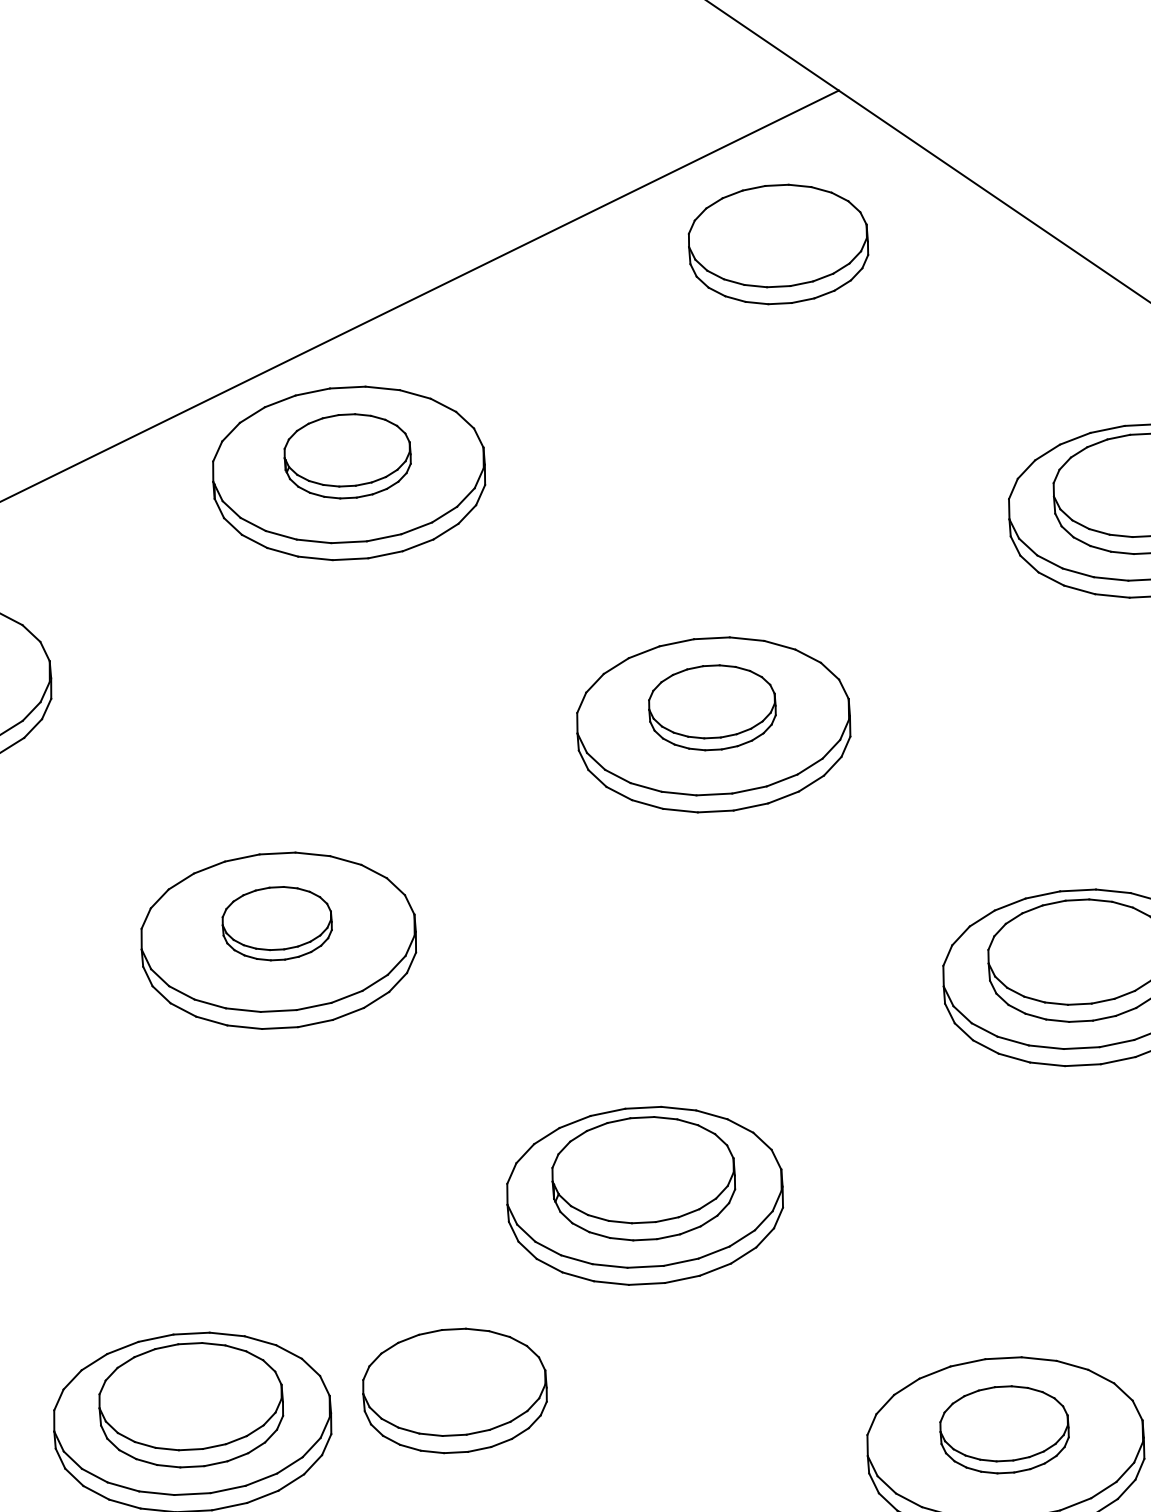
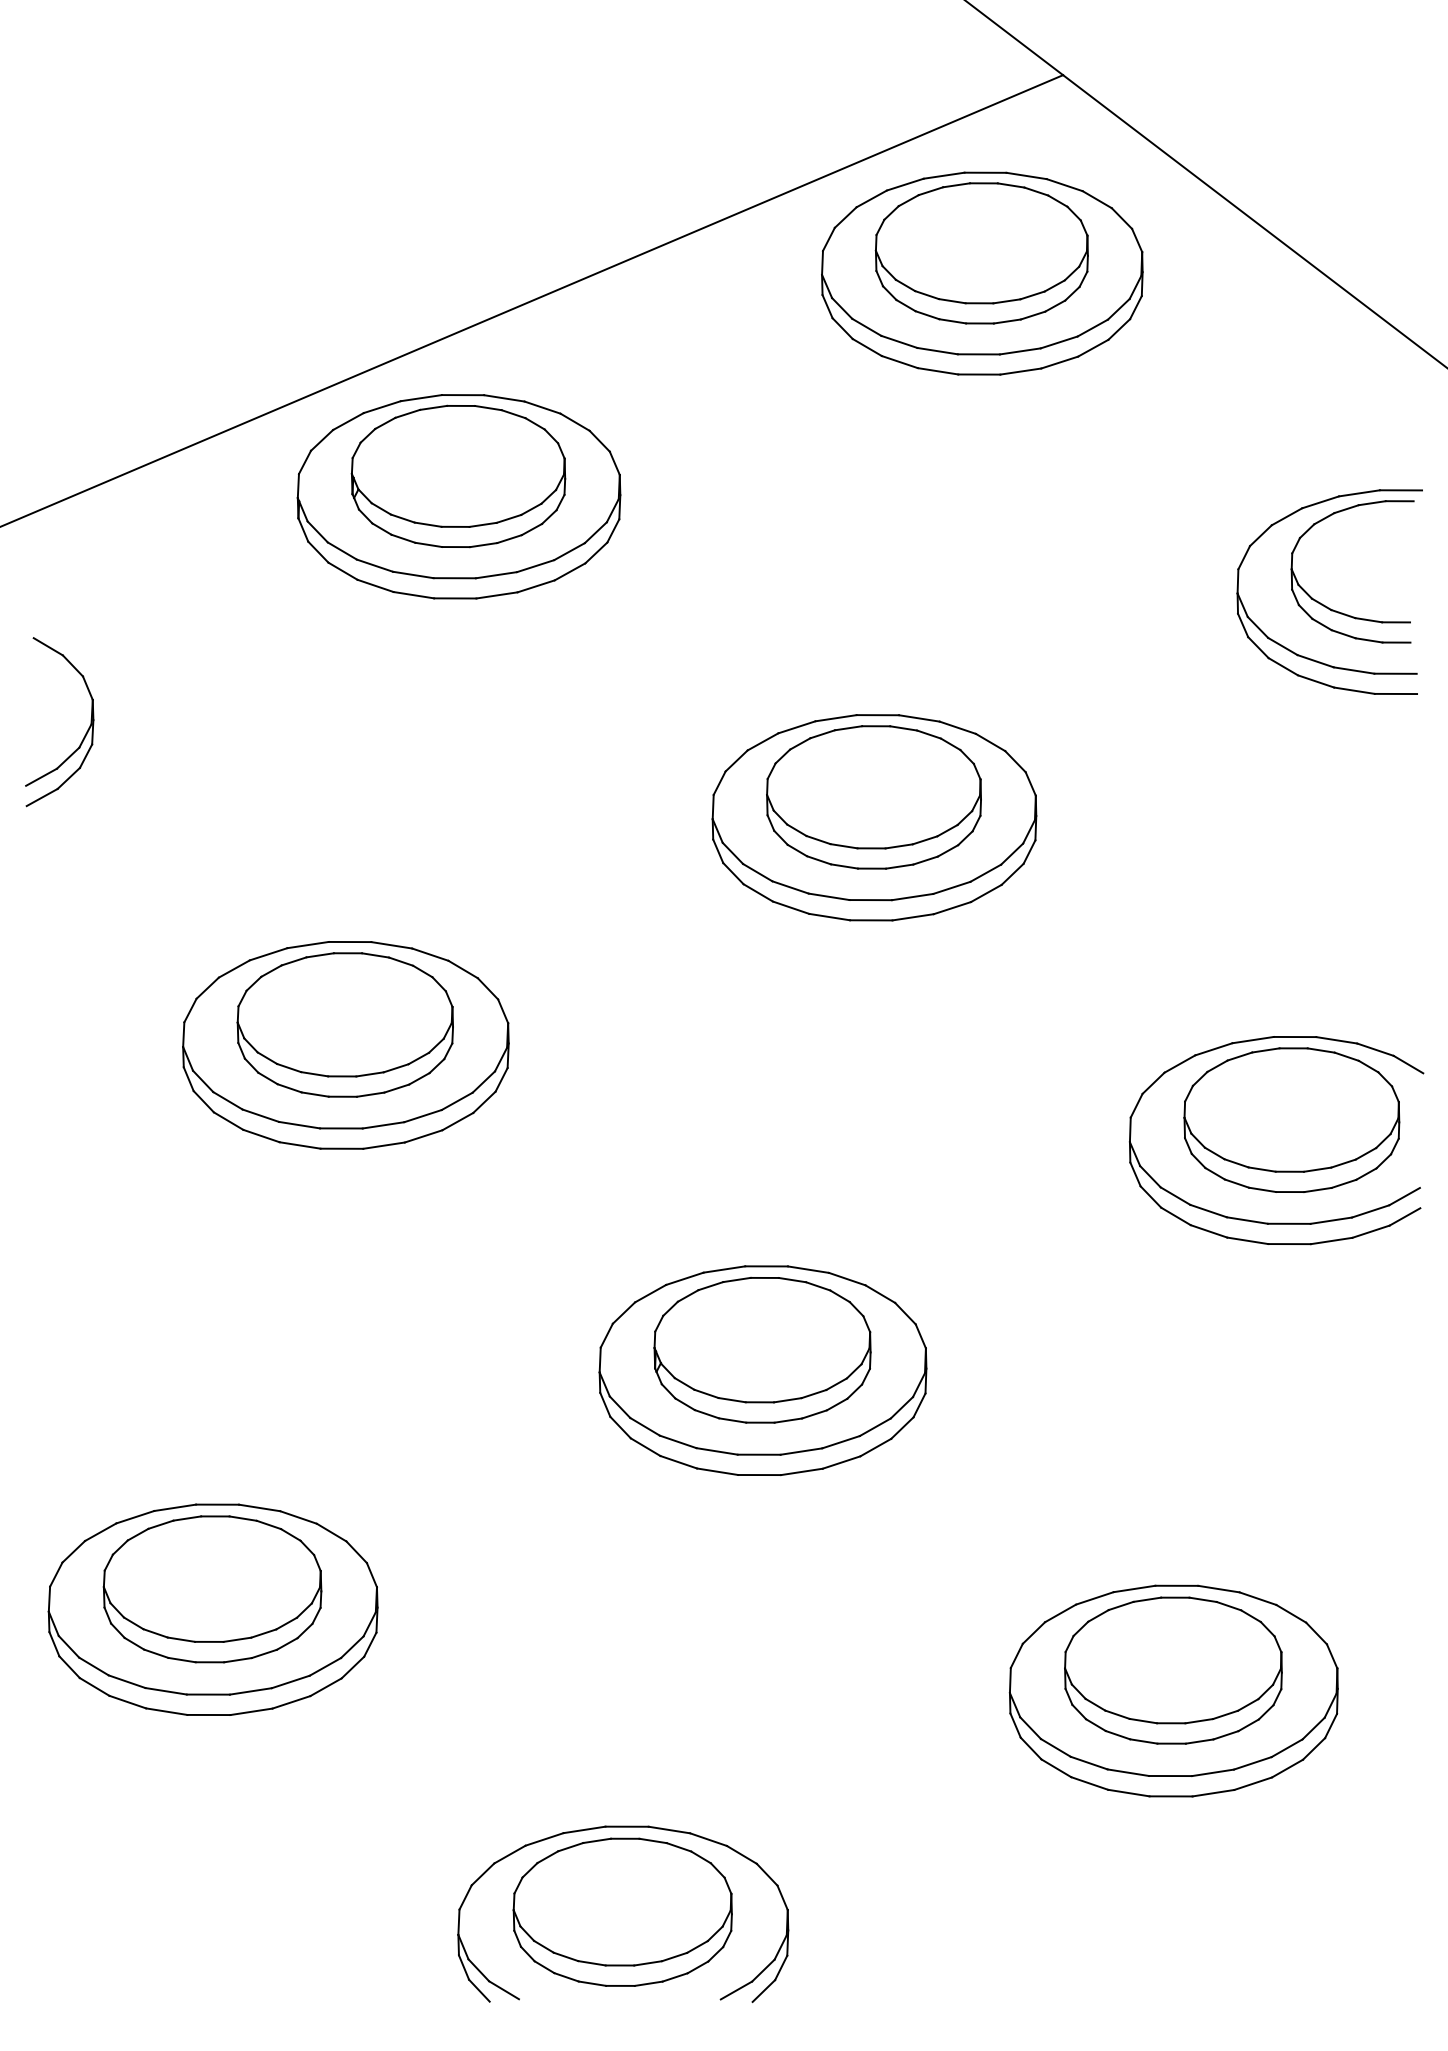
part: (779, 261) -> (982, 273), added
part: (347, 456) -> (458, 476), size x1.43
part: (712, 707) -> (873, 797), size x1.43
part: (276, 923) -> (344, 1024), size x1.67
part: (454, 1391) -> (525, 1589), removed
part: (1004, 1429) -> (1173, 1670), size x1.43

